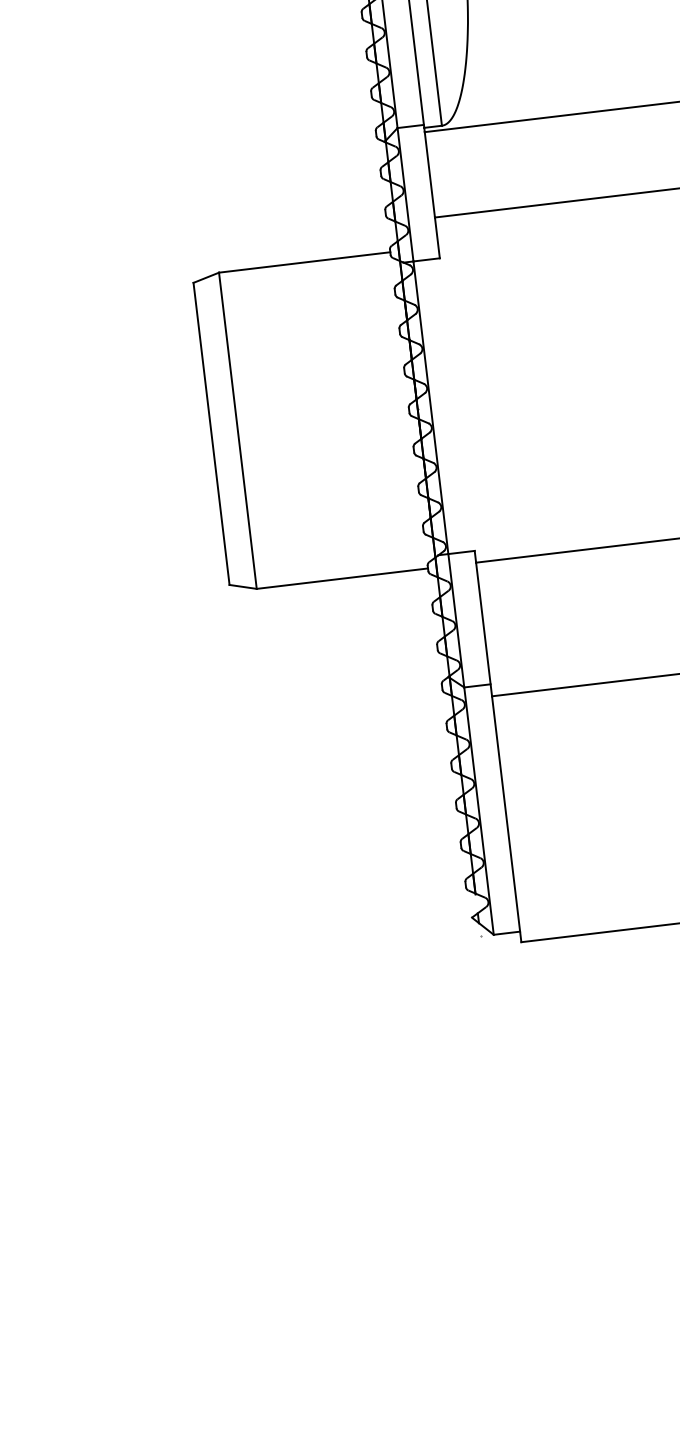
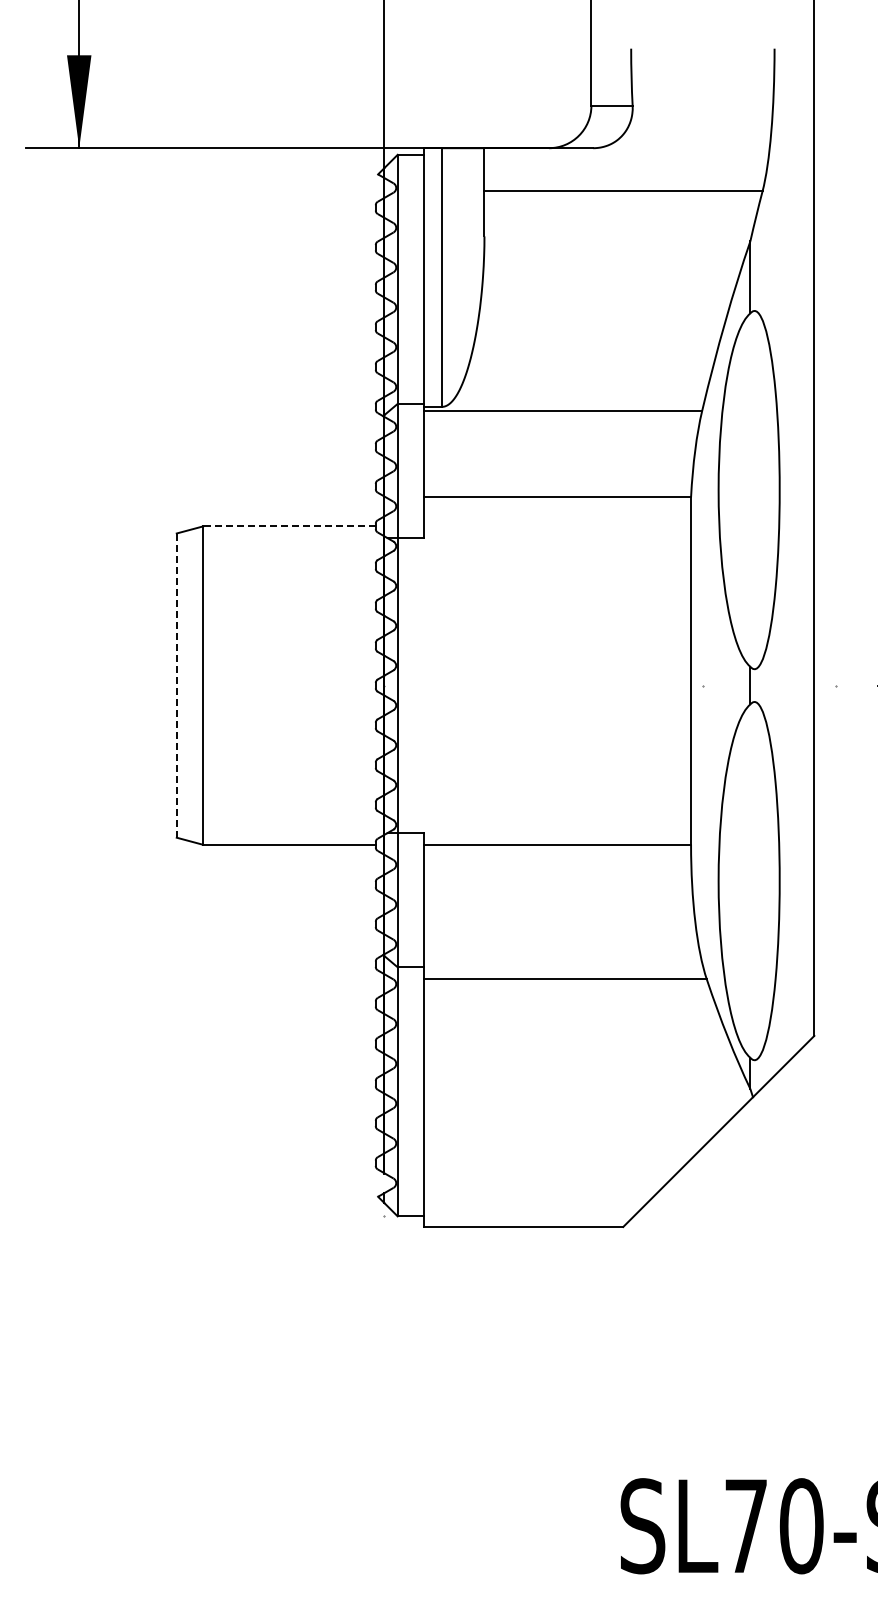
line: (304, 262) -> (289, 526), solid -> dashed
line: (211, 433) -> (176, 685), solid -> dashed

